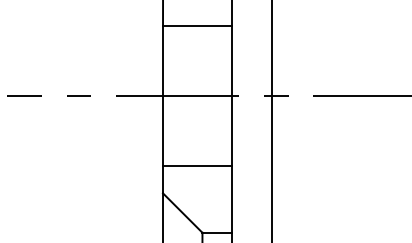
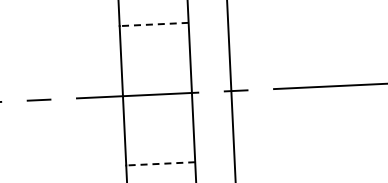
line: (197, 25) -> (154, 23), solid -> dashed
line: (197, 165) -> (160, 163), solid -> dashed

